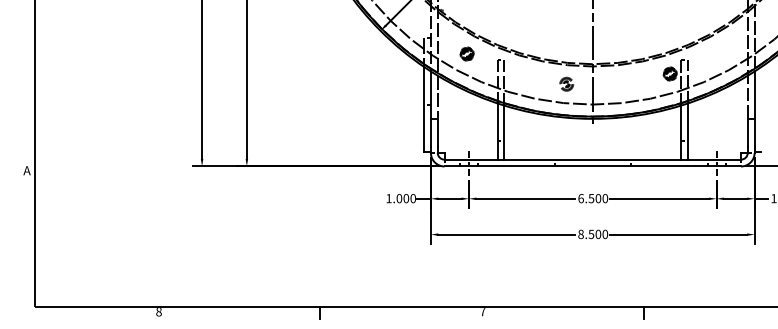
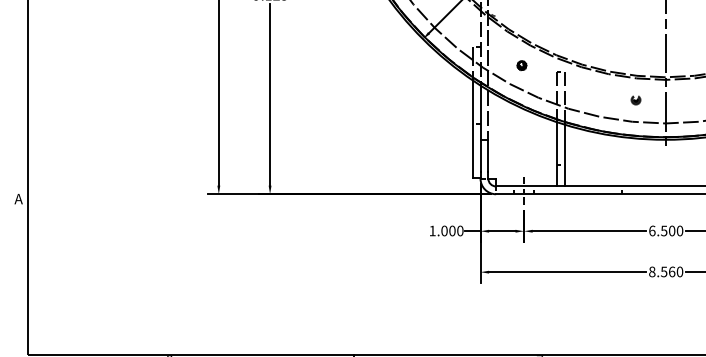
part: (466, 53) -> (521, 65), size x0.6
part: (566, 83) -> (635, 99), size x0.6
text: (598, 233) -> (672, 270), 8.500 -> 8.560

